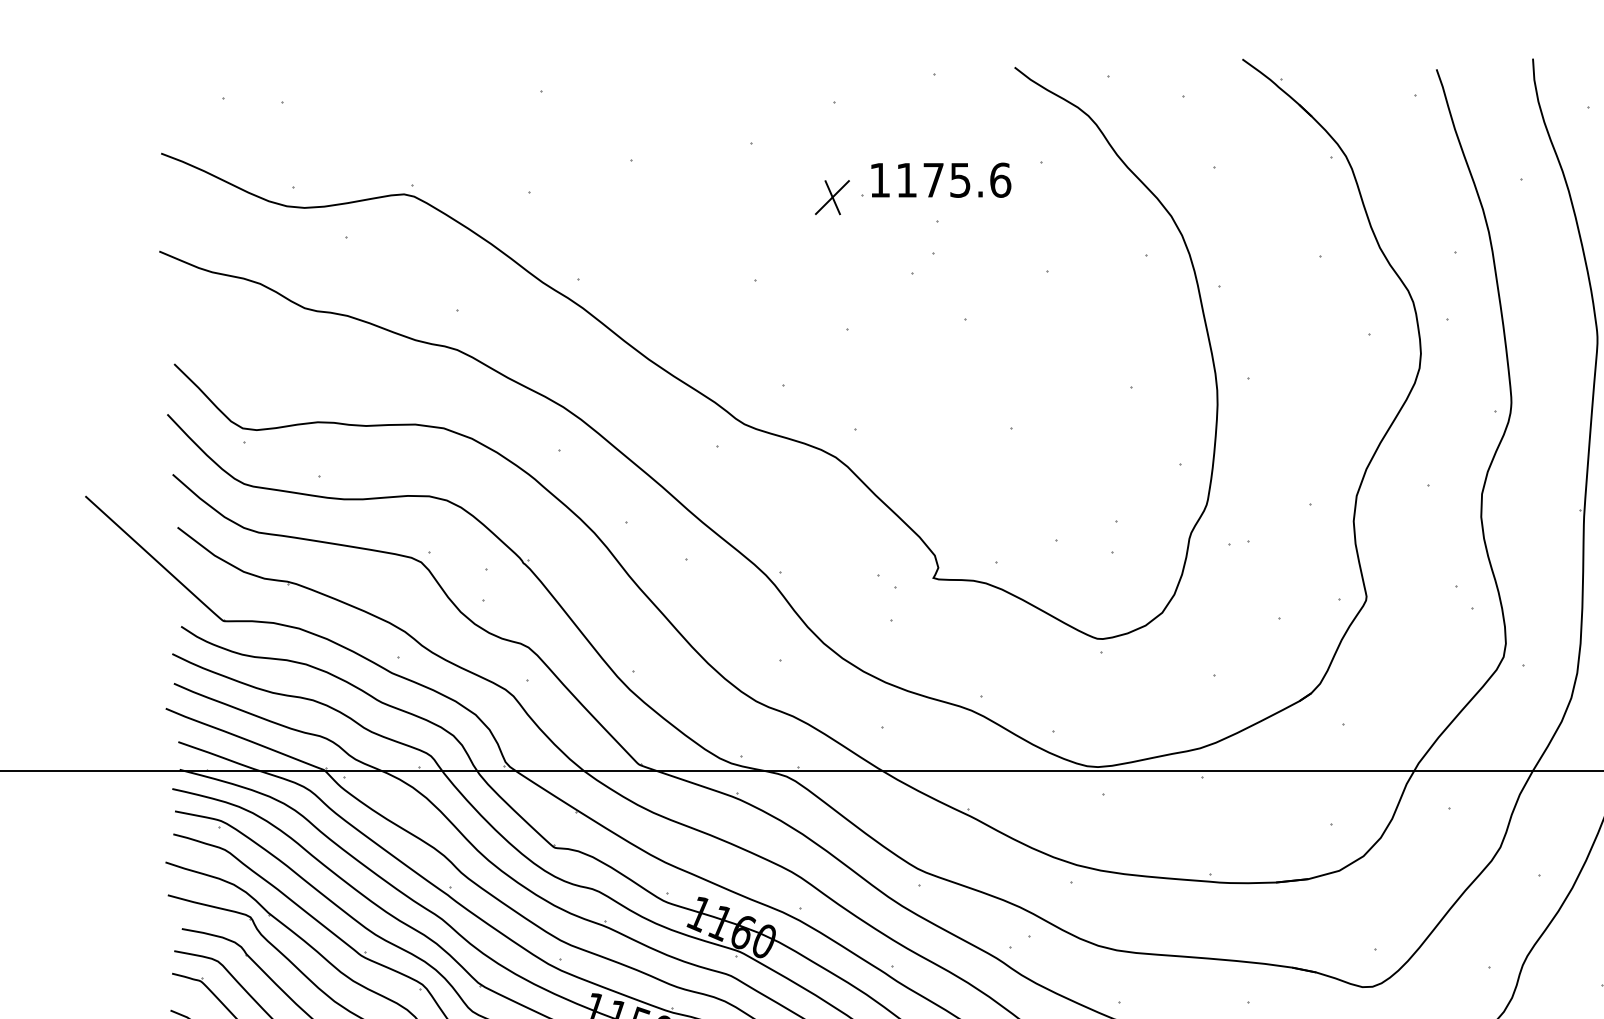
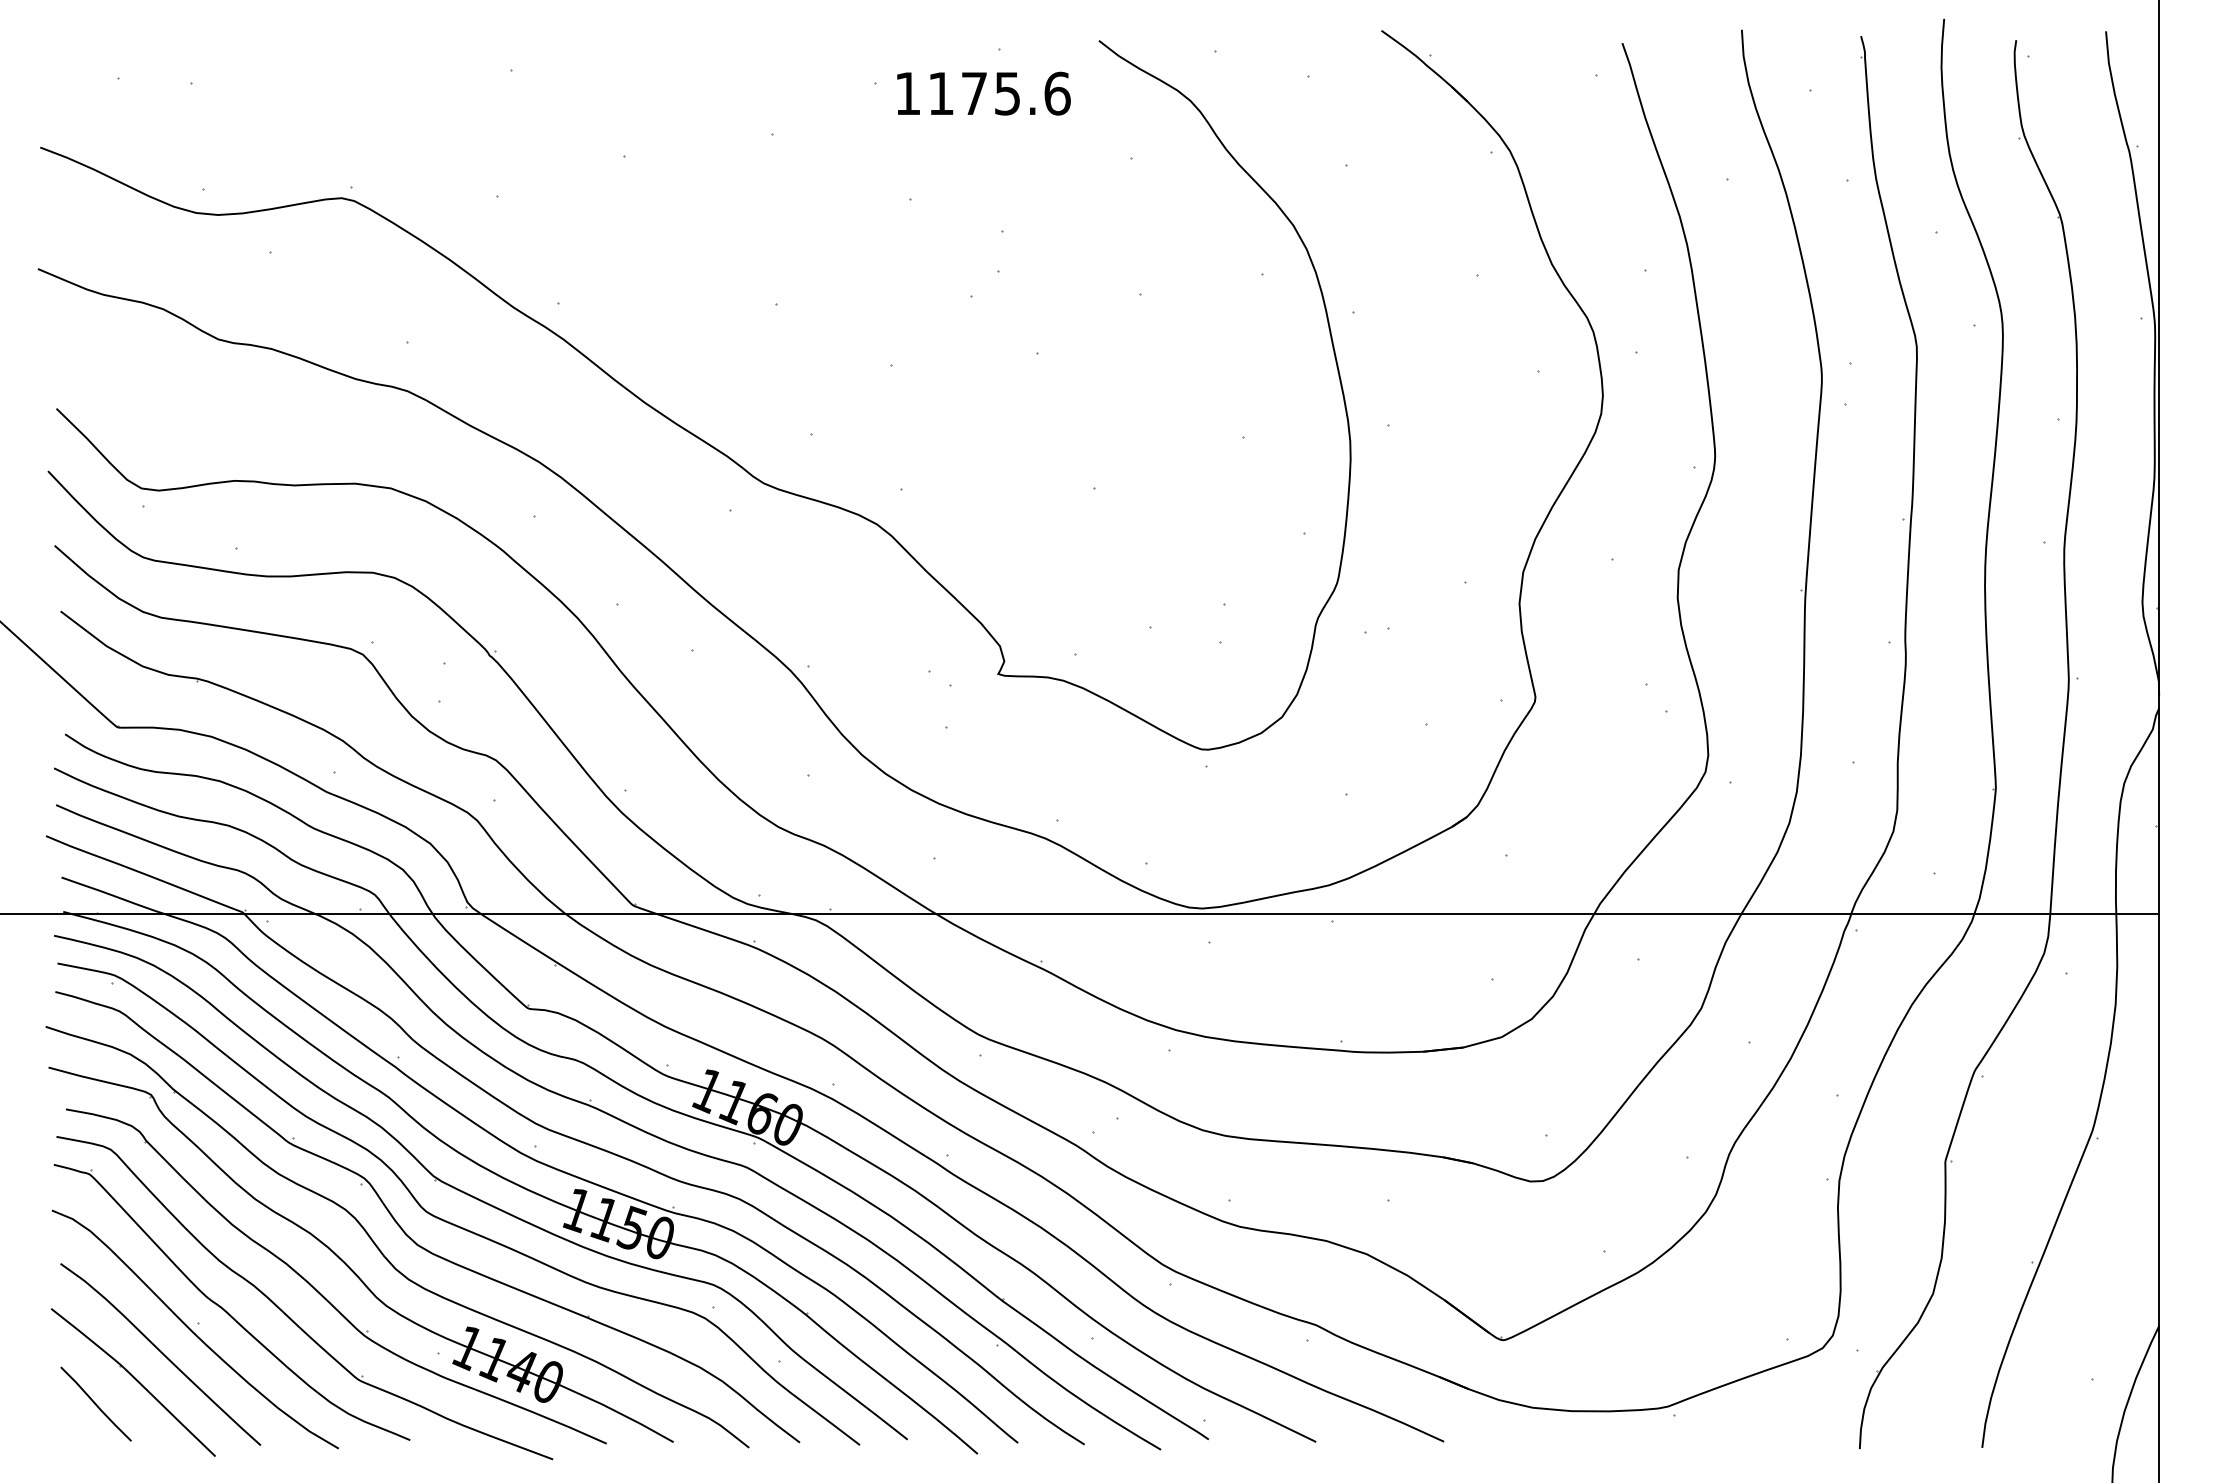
text: (940, 180) -> (983, 93), moved
part: (832, 197) -> (872, 201), removed

